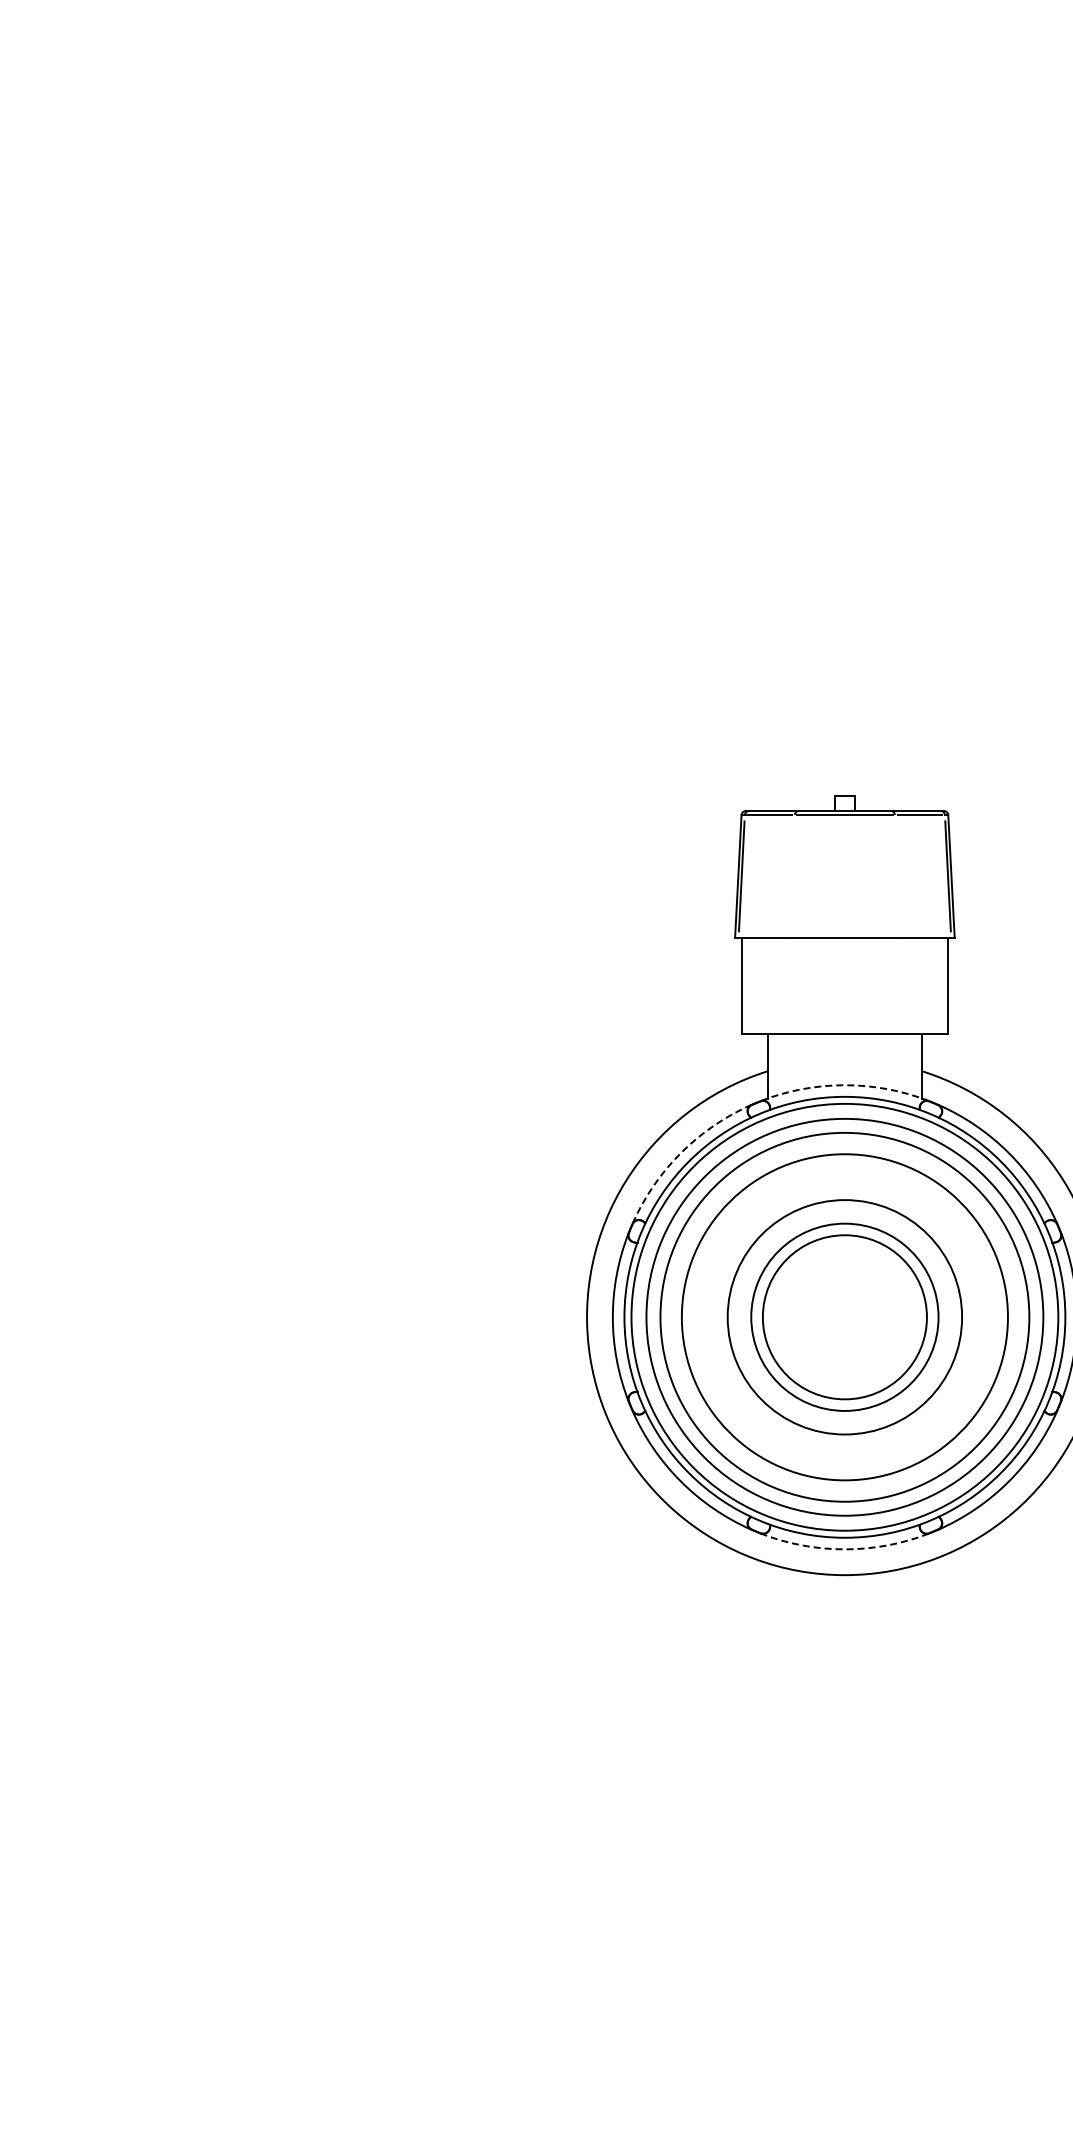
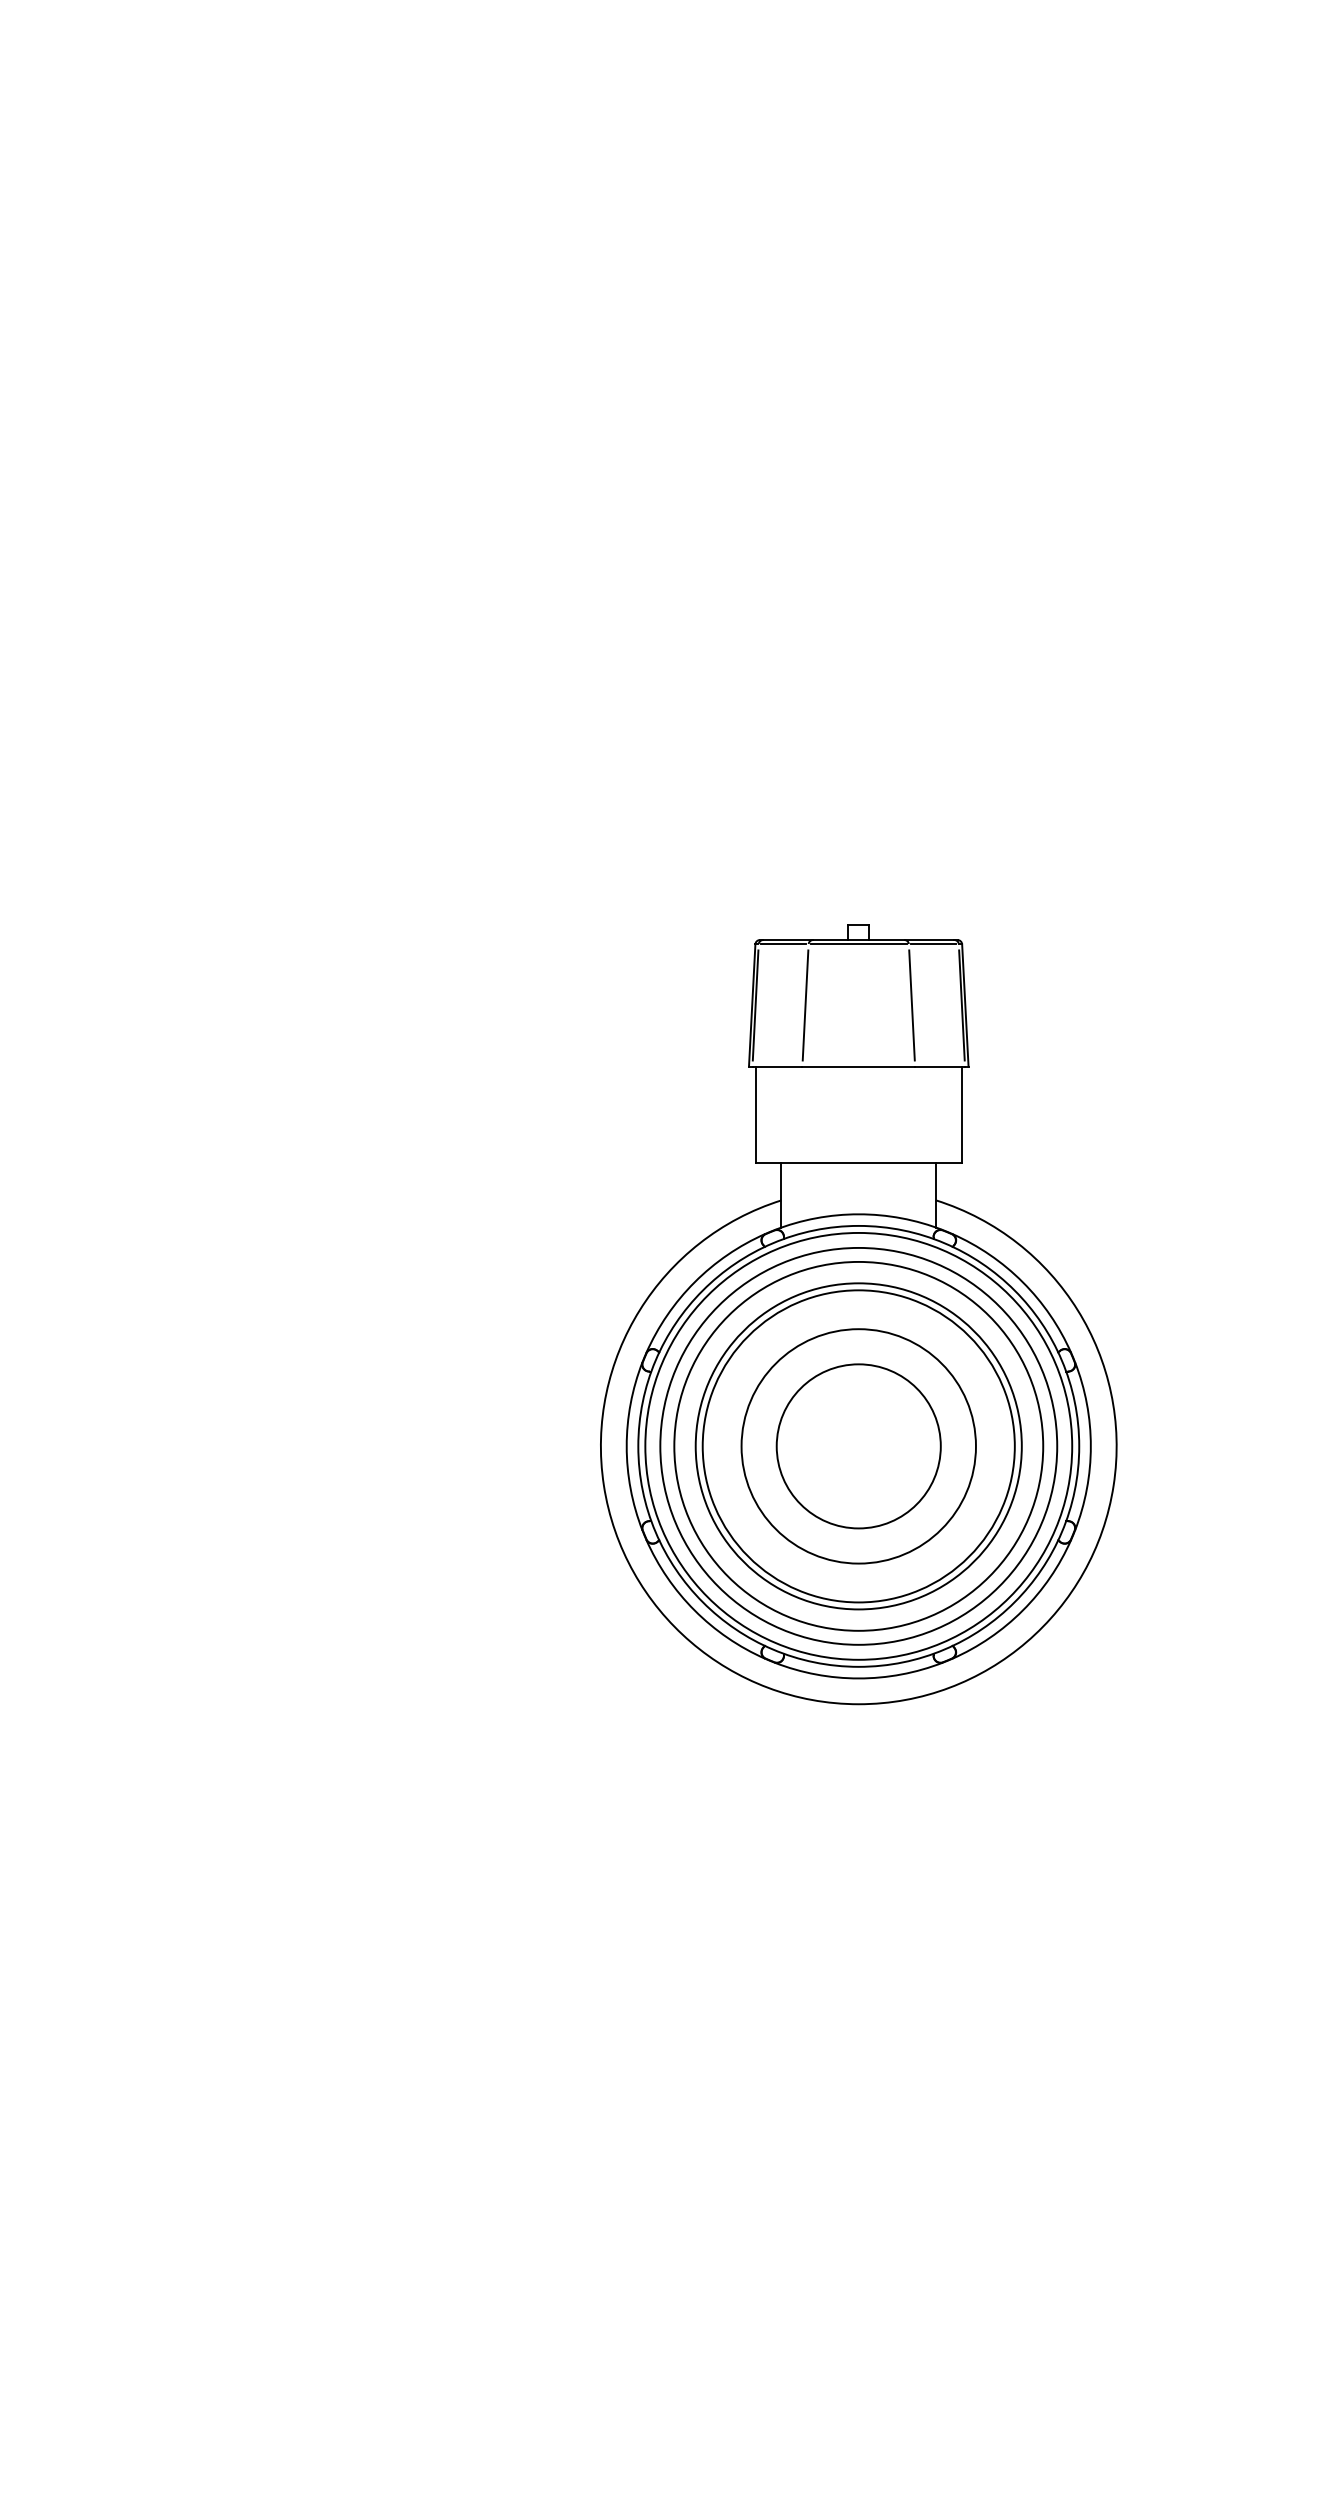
line: (791, 876) -> (805, 1005), added
line: (897, 876) -> (911, 1005), added
arc: (844, 1085) -> (858, 1214), dashed -> solid
arc: (680, 1153) -> (694, 1282), dashed -> solid
circle: (844, 1317) -> (858, 1446), size x1.67
arc: (844, 1549) -> (858, 1678), dashed -> solid

